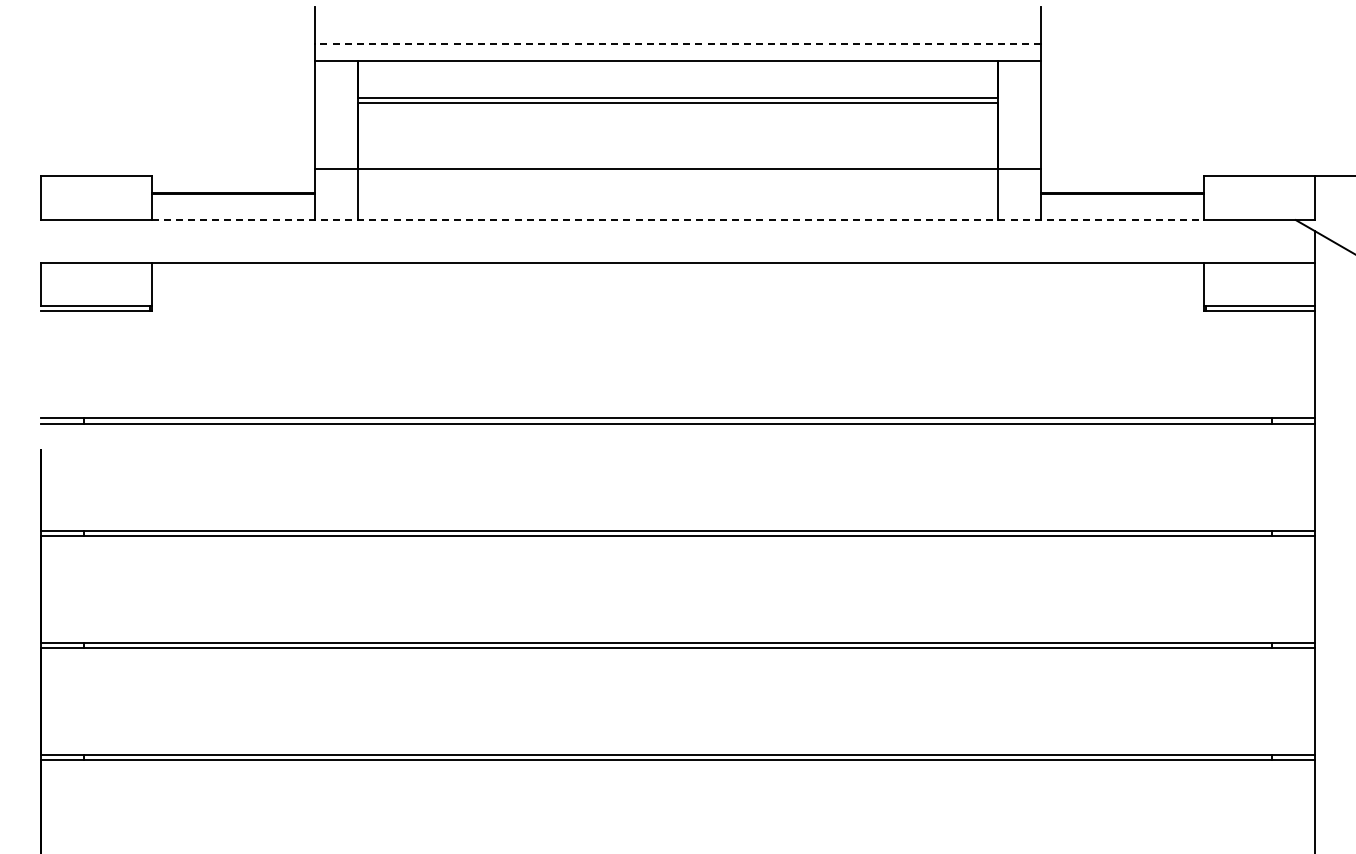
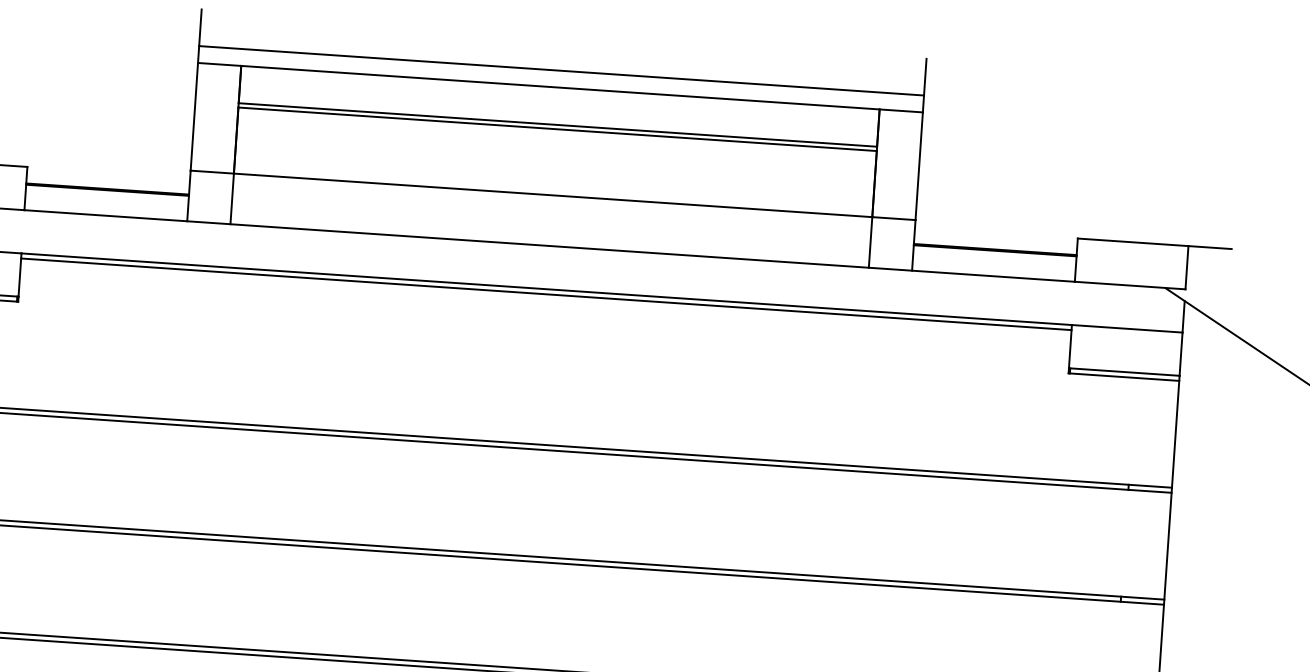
line: (677, 44) -> (561, 71), dashed -> solid
line: (678, 219) -> (550, 245), dashed -> solid
line: (677, 268) -> (545, 294), added

